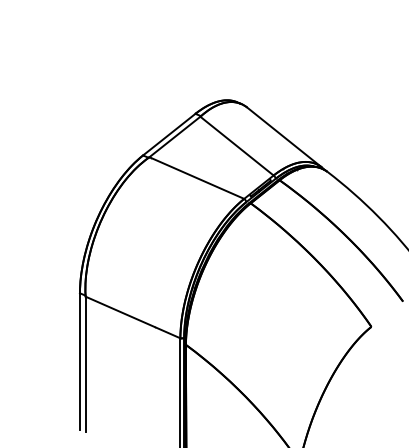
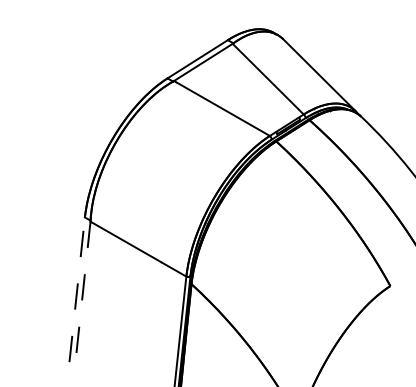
line: (79, 360) -> (76, 288), solid -> dashed
line: (85, 364) -> (82, 293), solid -> dashed

